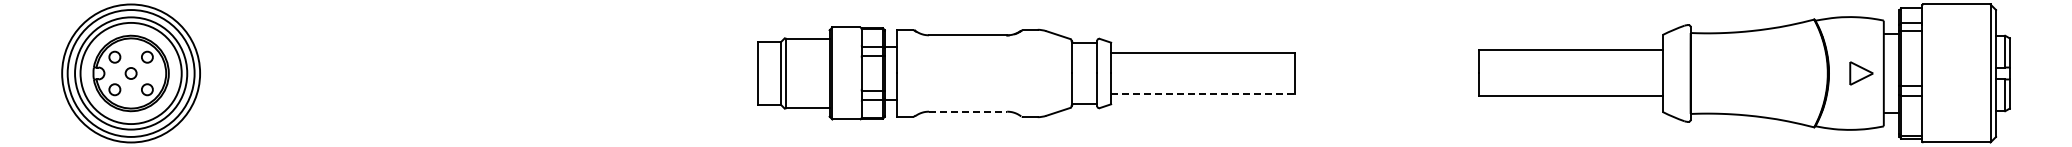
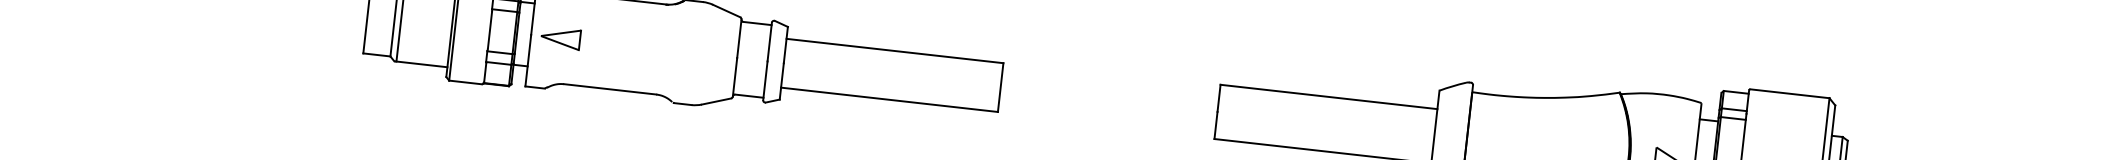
part: (921, 73) -> (560, 38), added
line: (1203, 94) -> (889, 100), dashed -> solid
line: (968, 111) -> (610, 89), dashed -> solid

